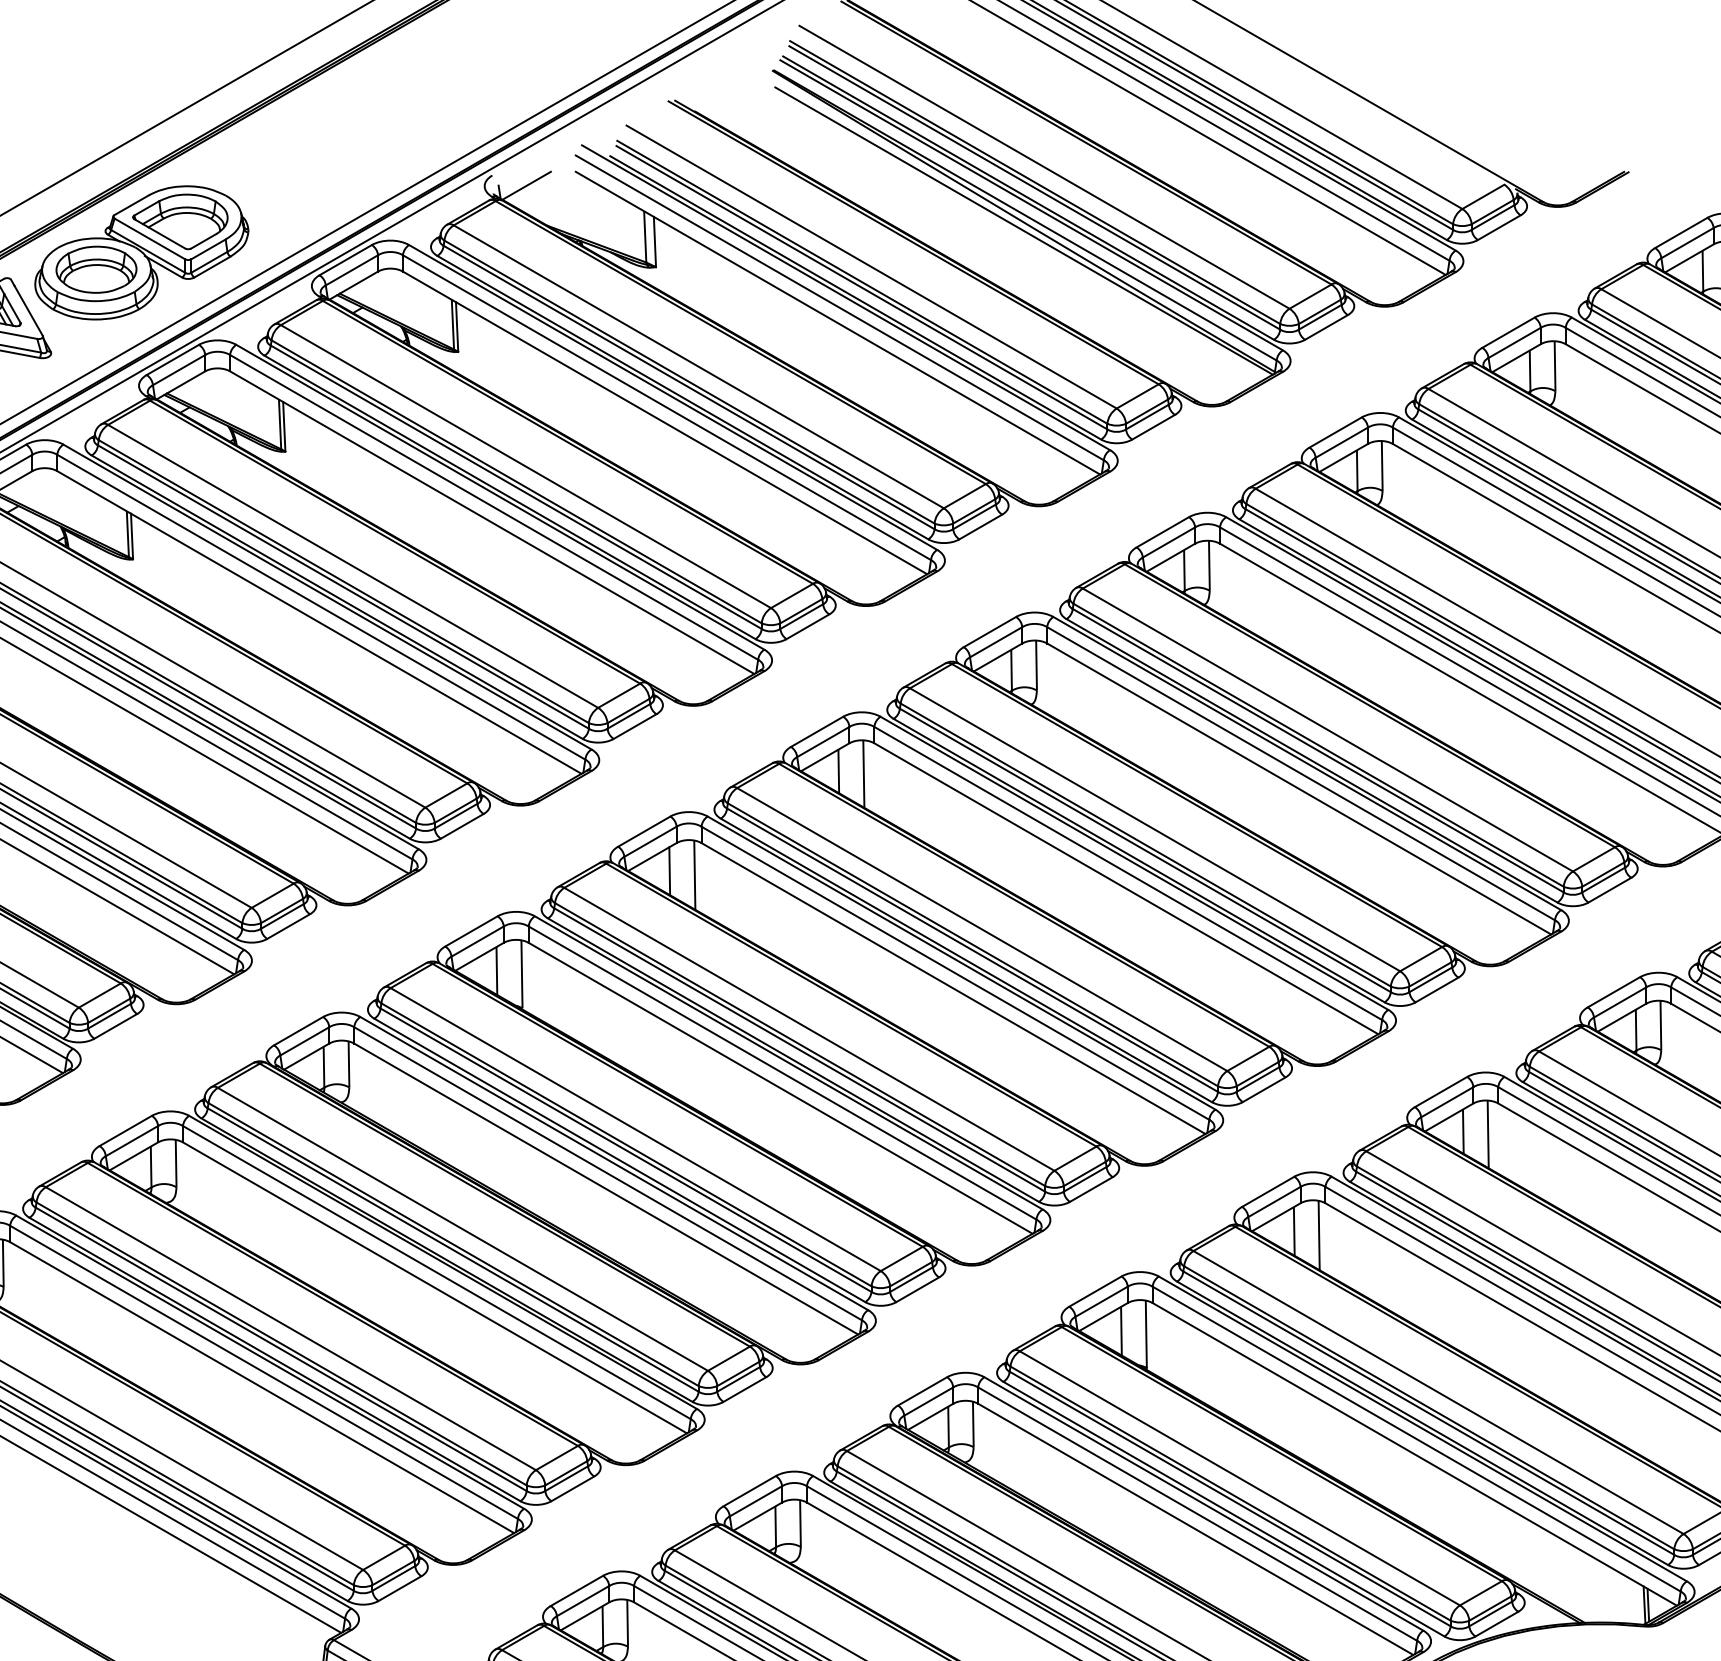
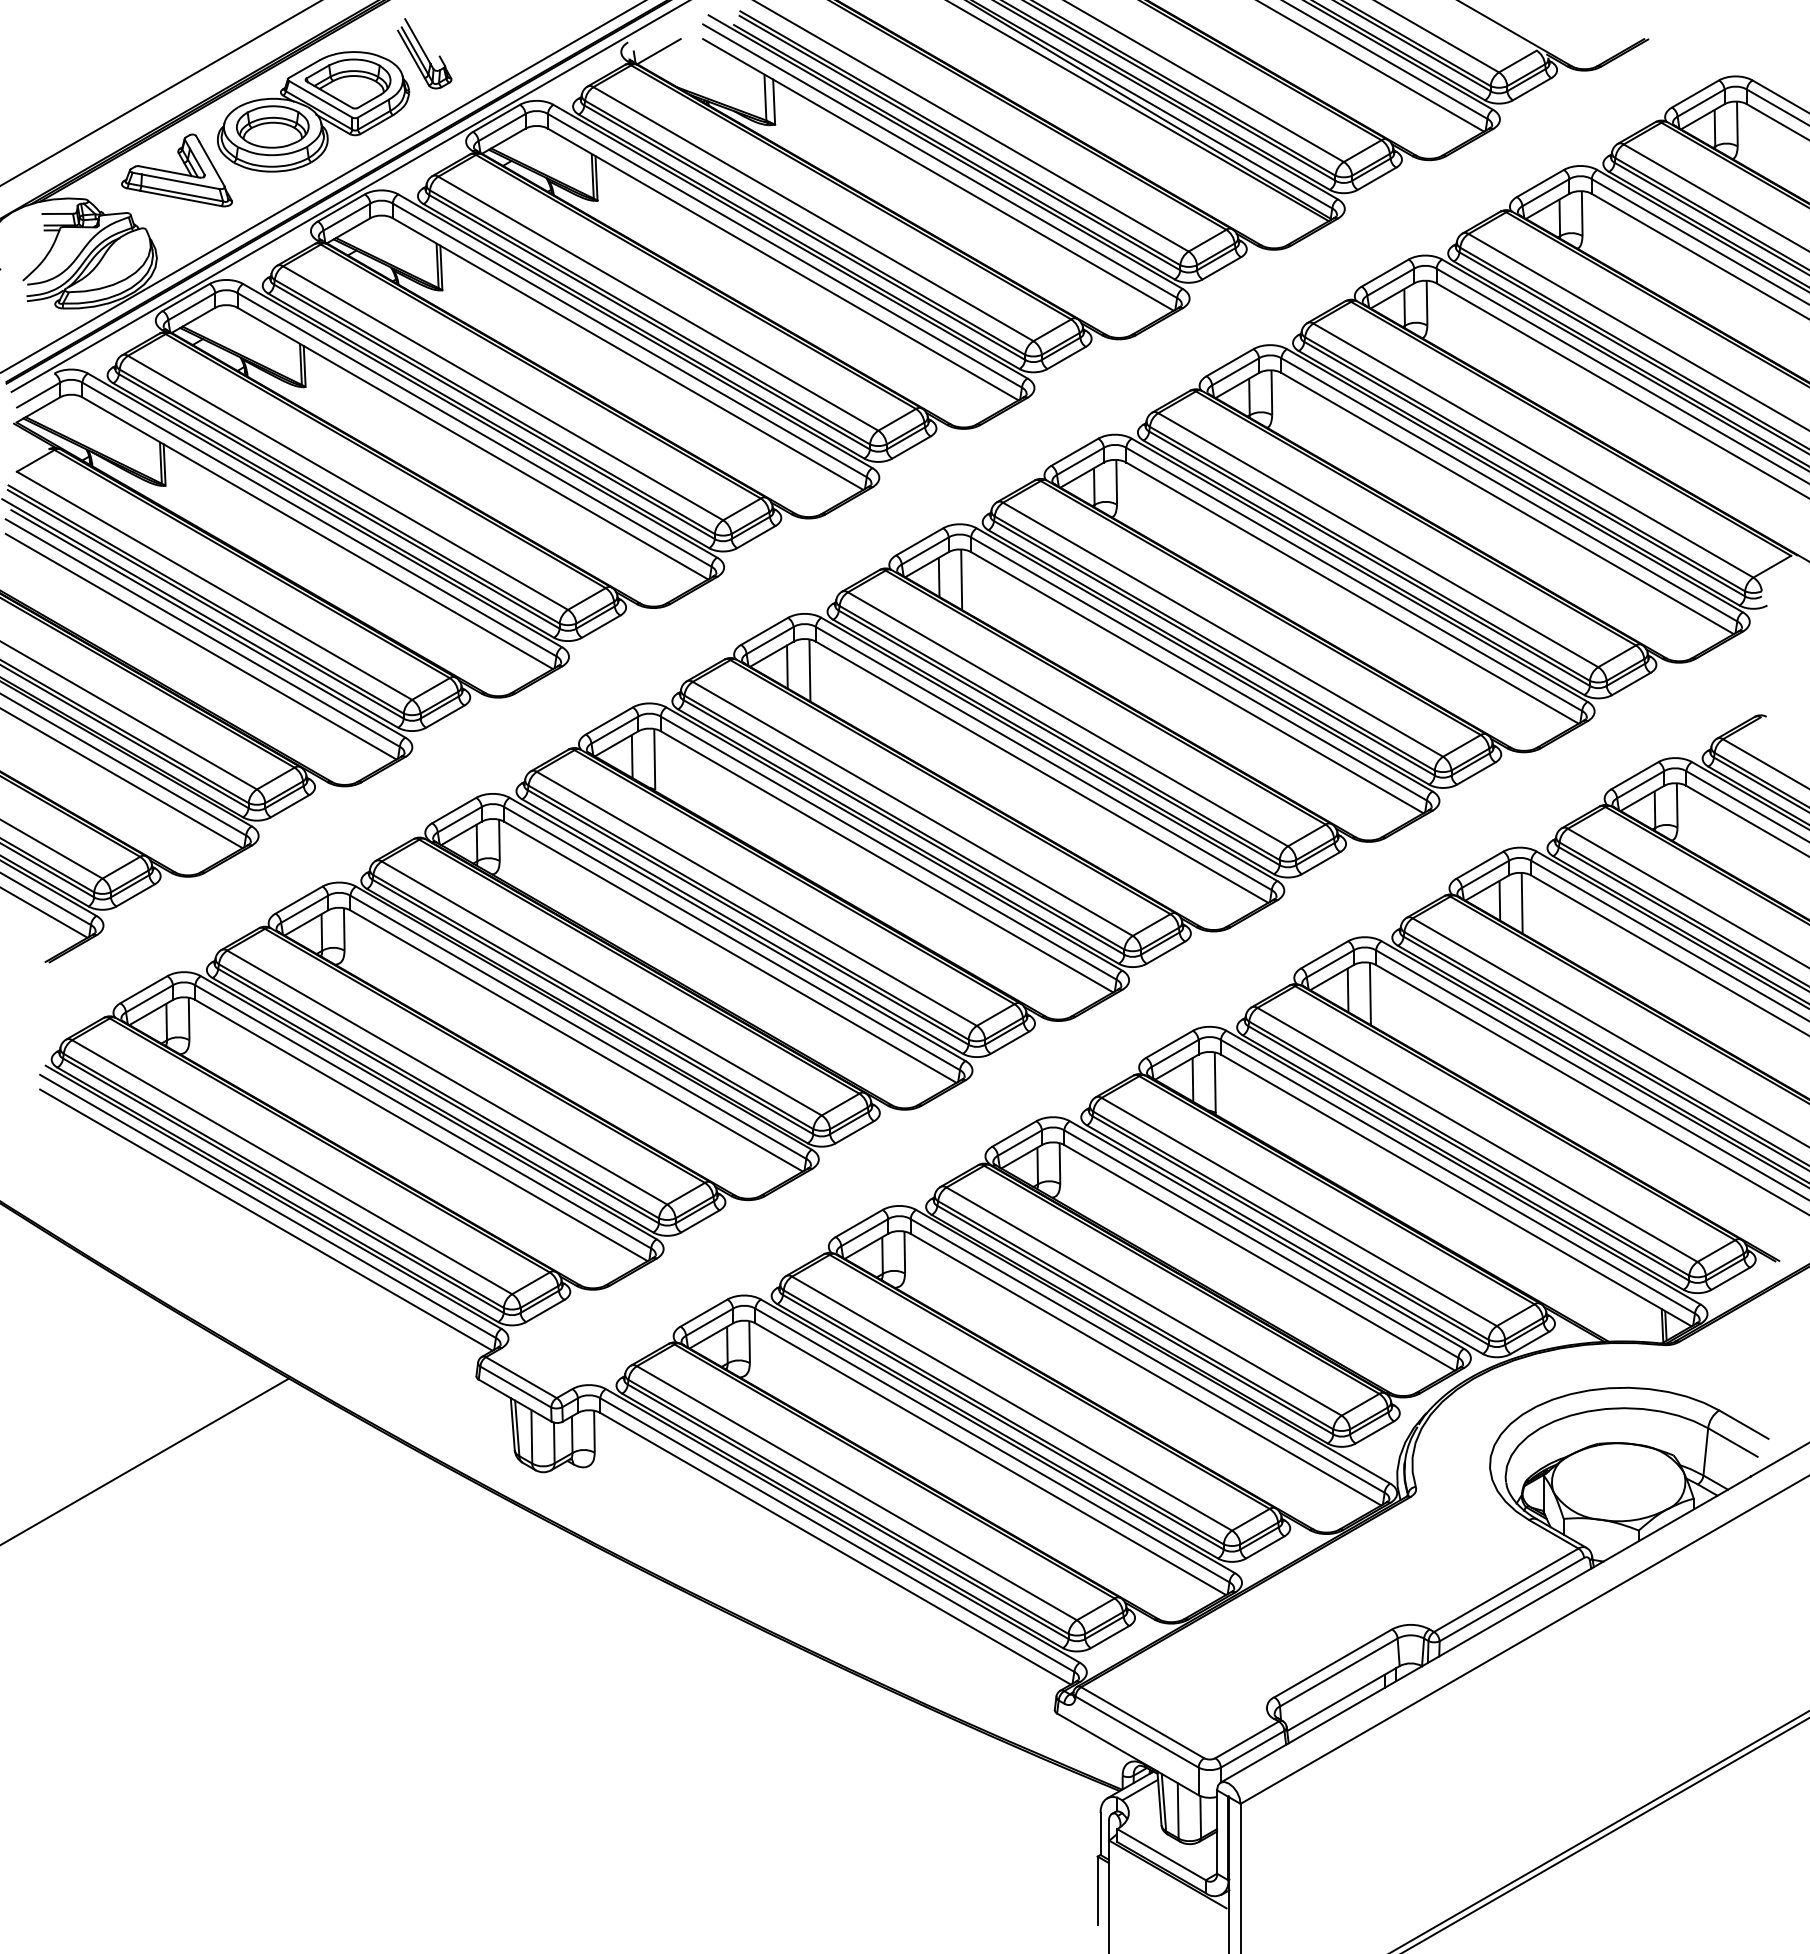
part: (265, 187) -> (424, 53), added

